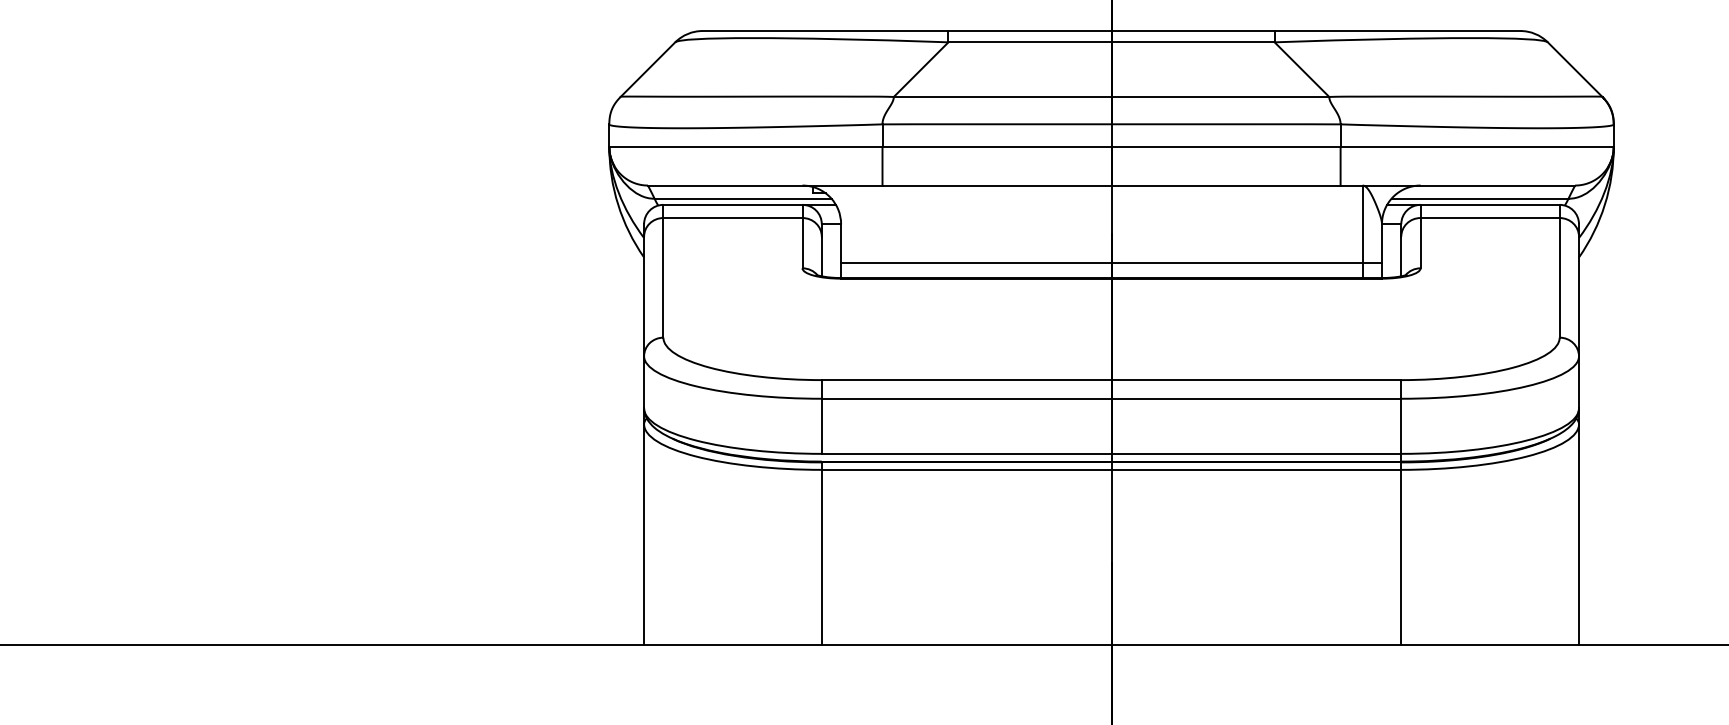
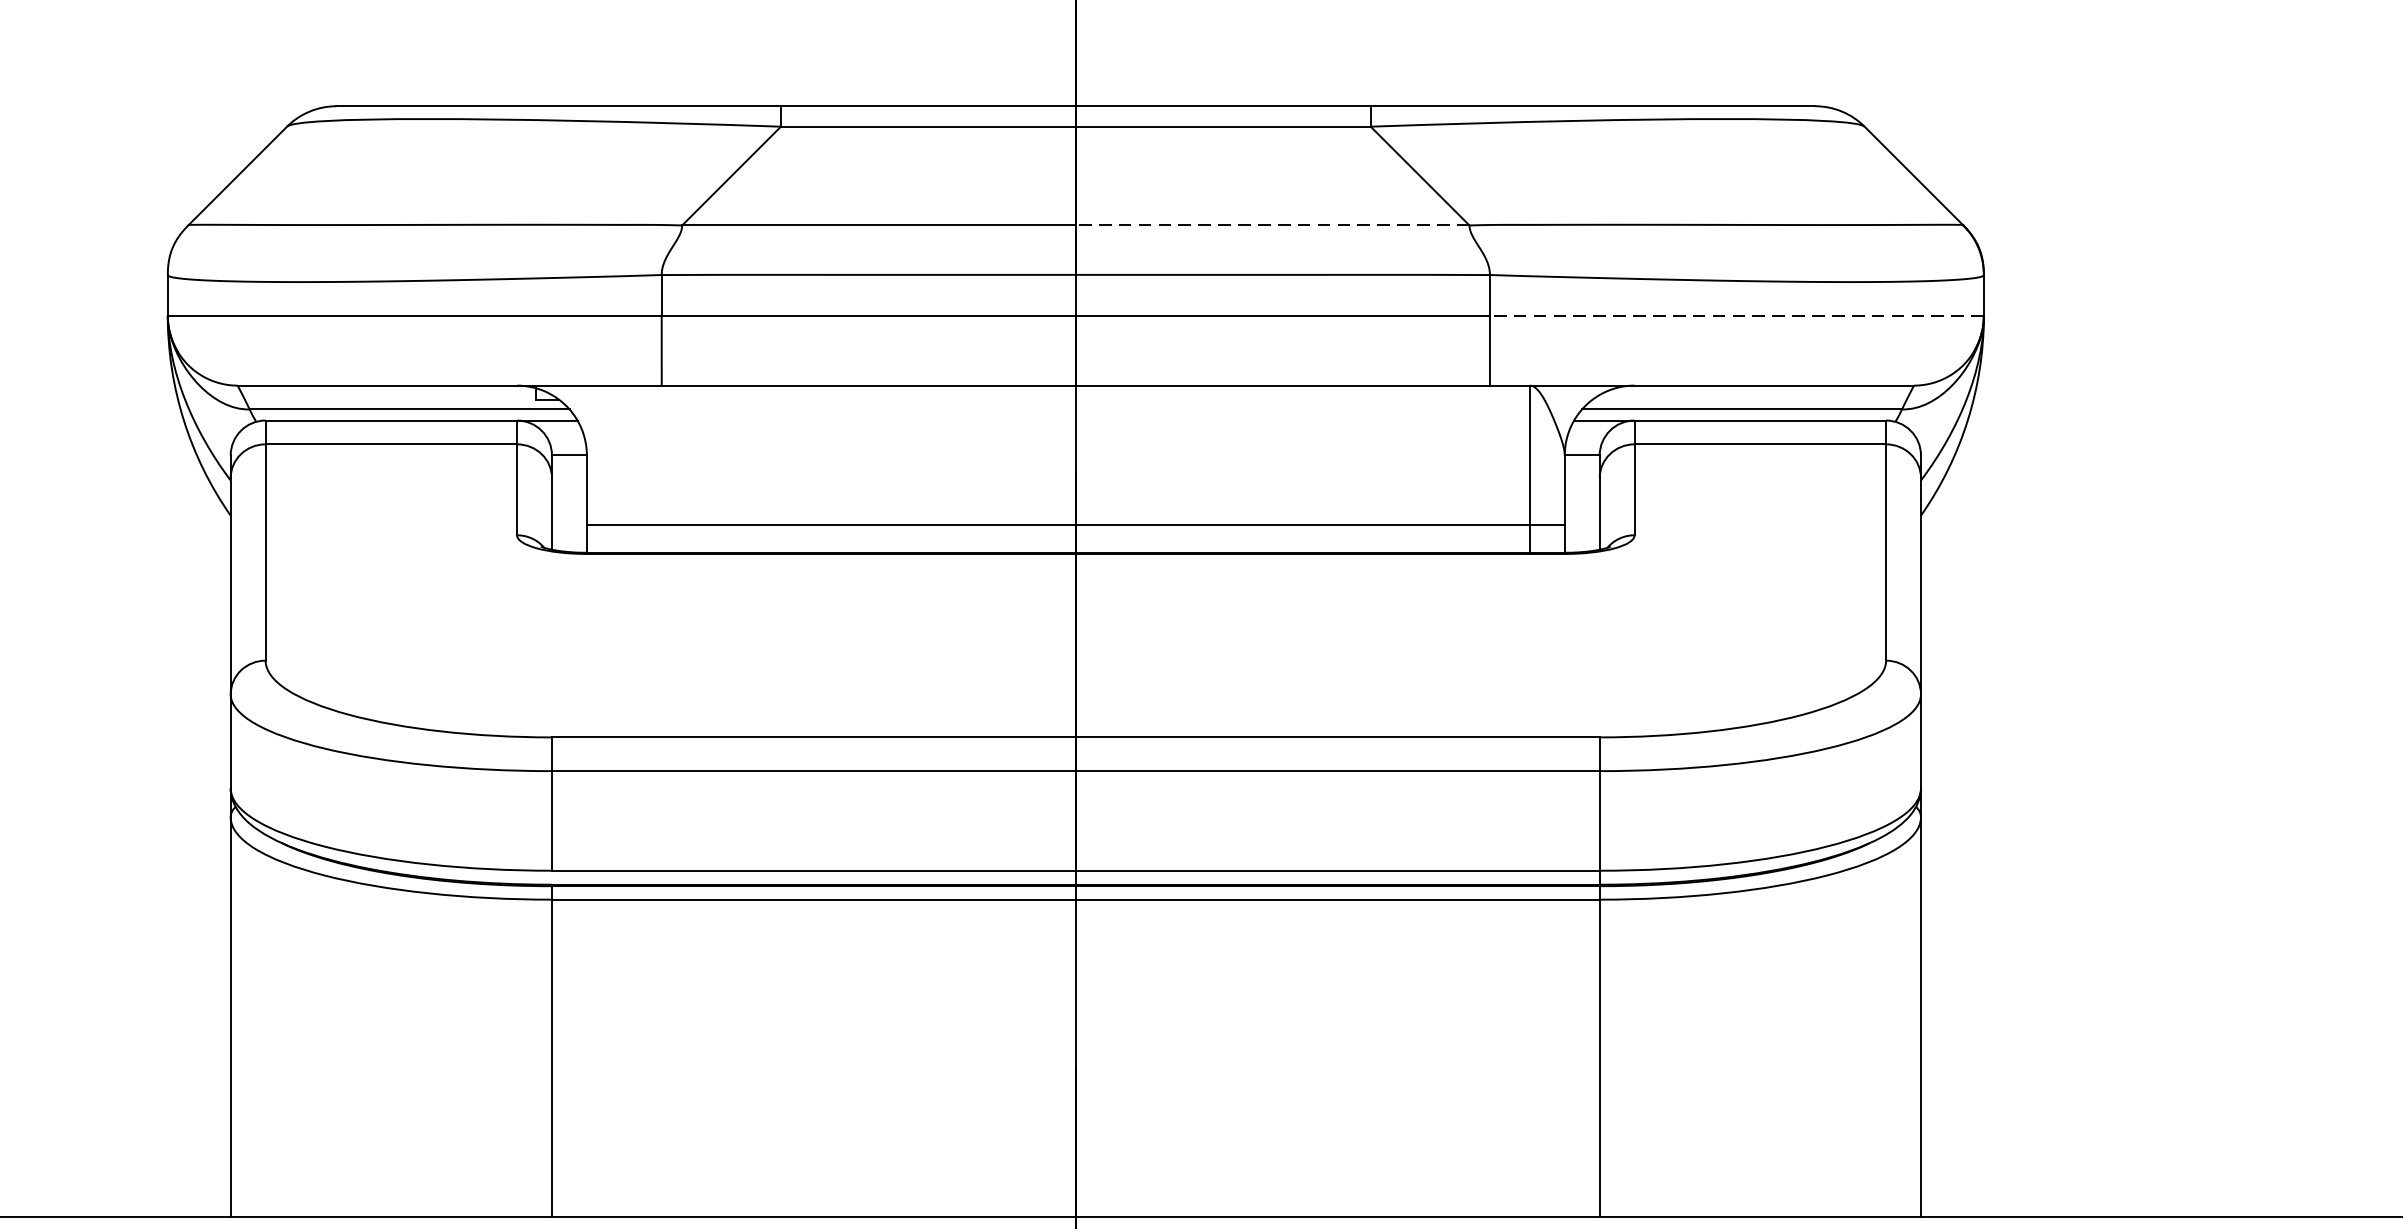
line: (1220, 96) -> (1272, 224), solid -> dashed
line: (1477, 146) -> (1737, 315), solid -> dashed

